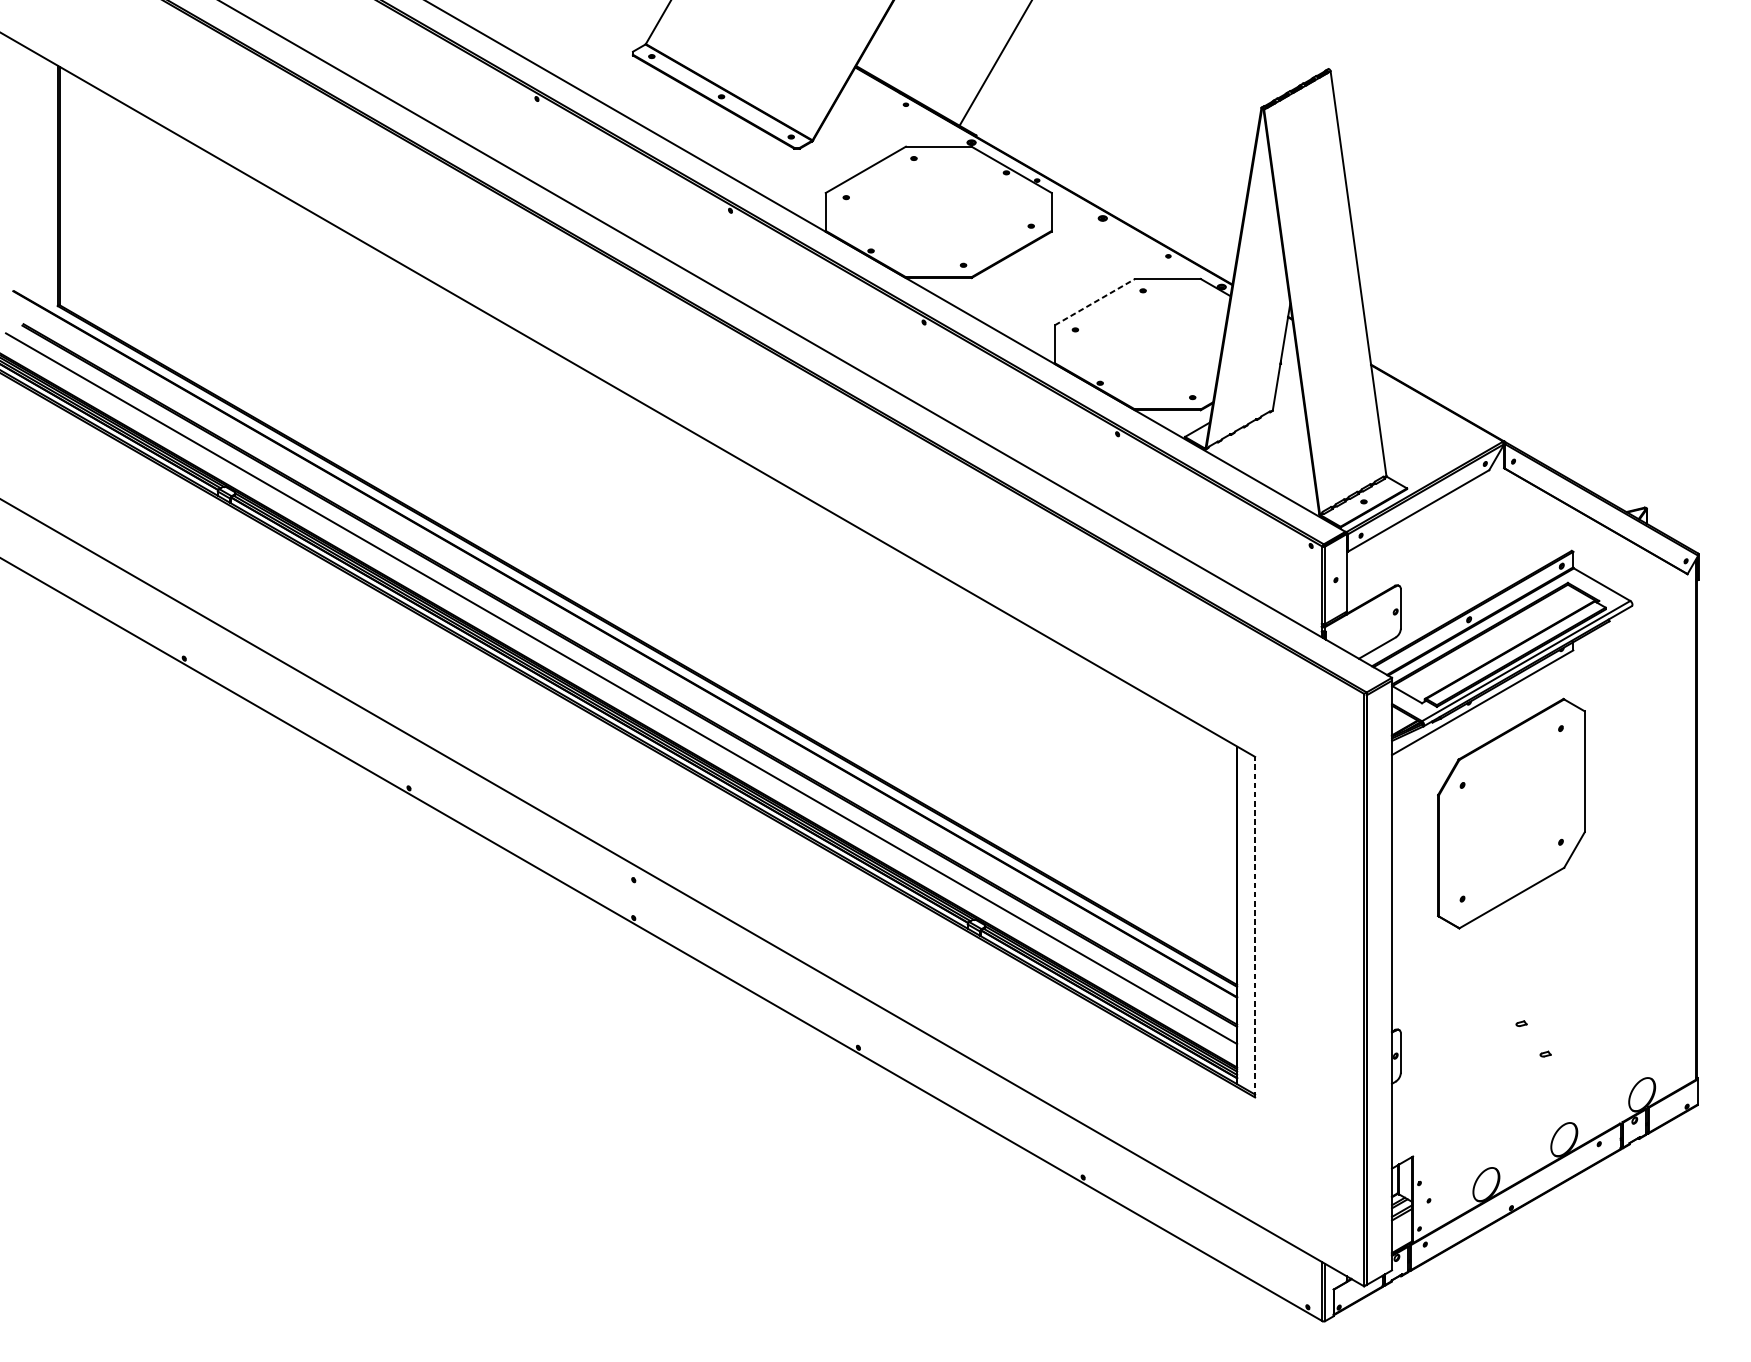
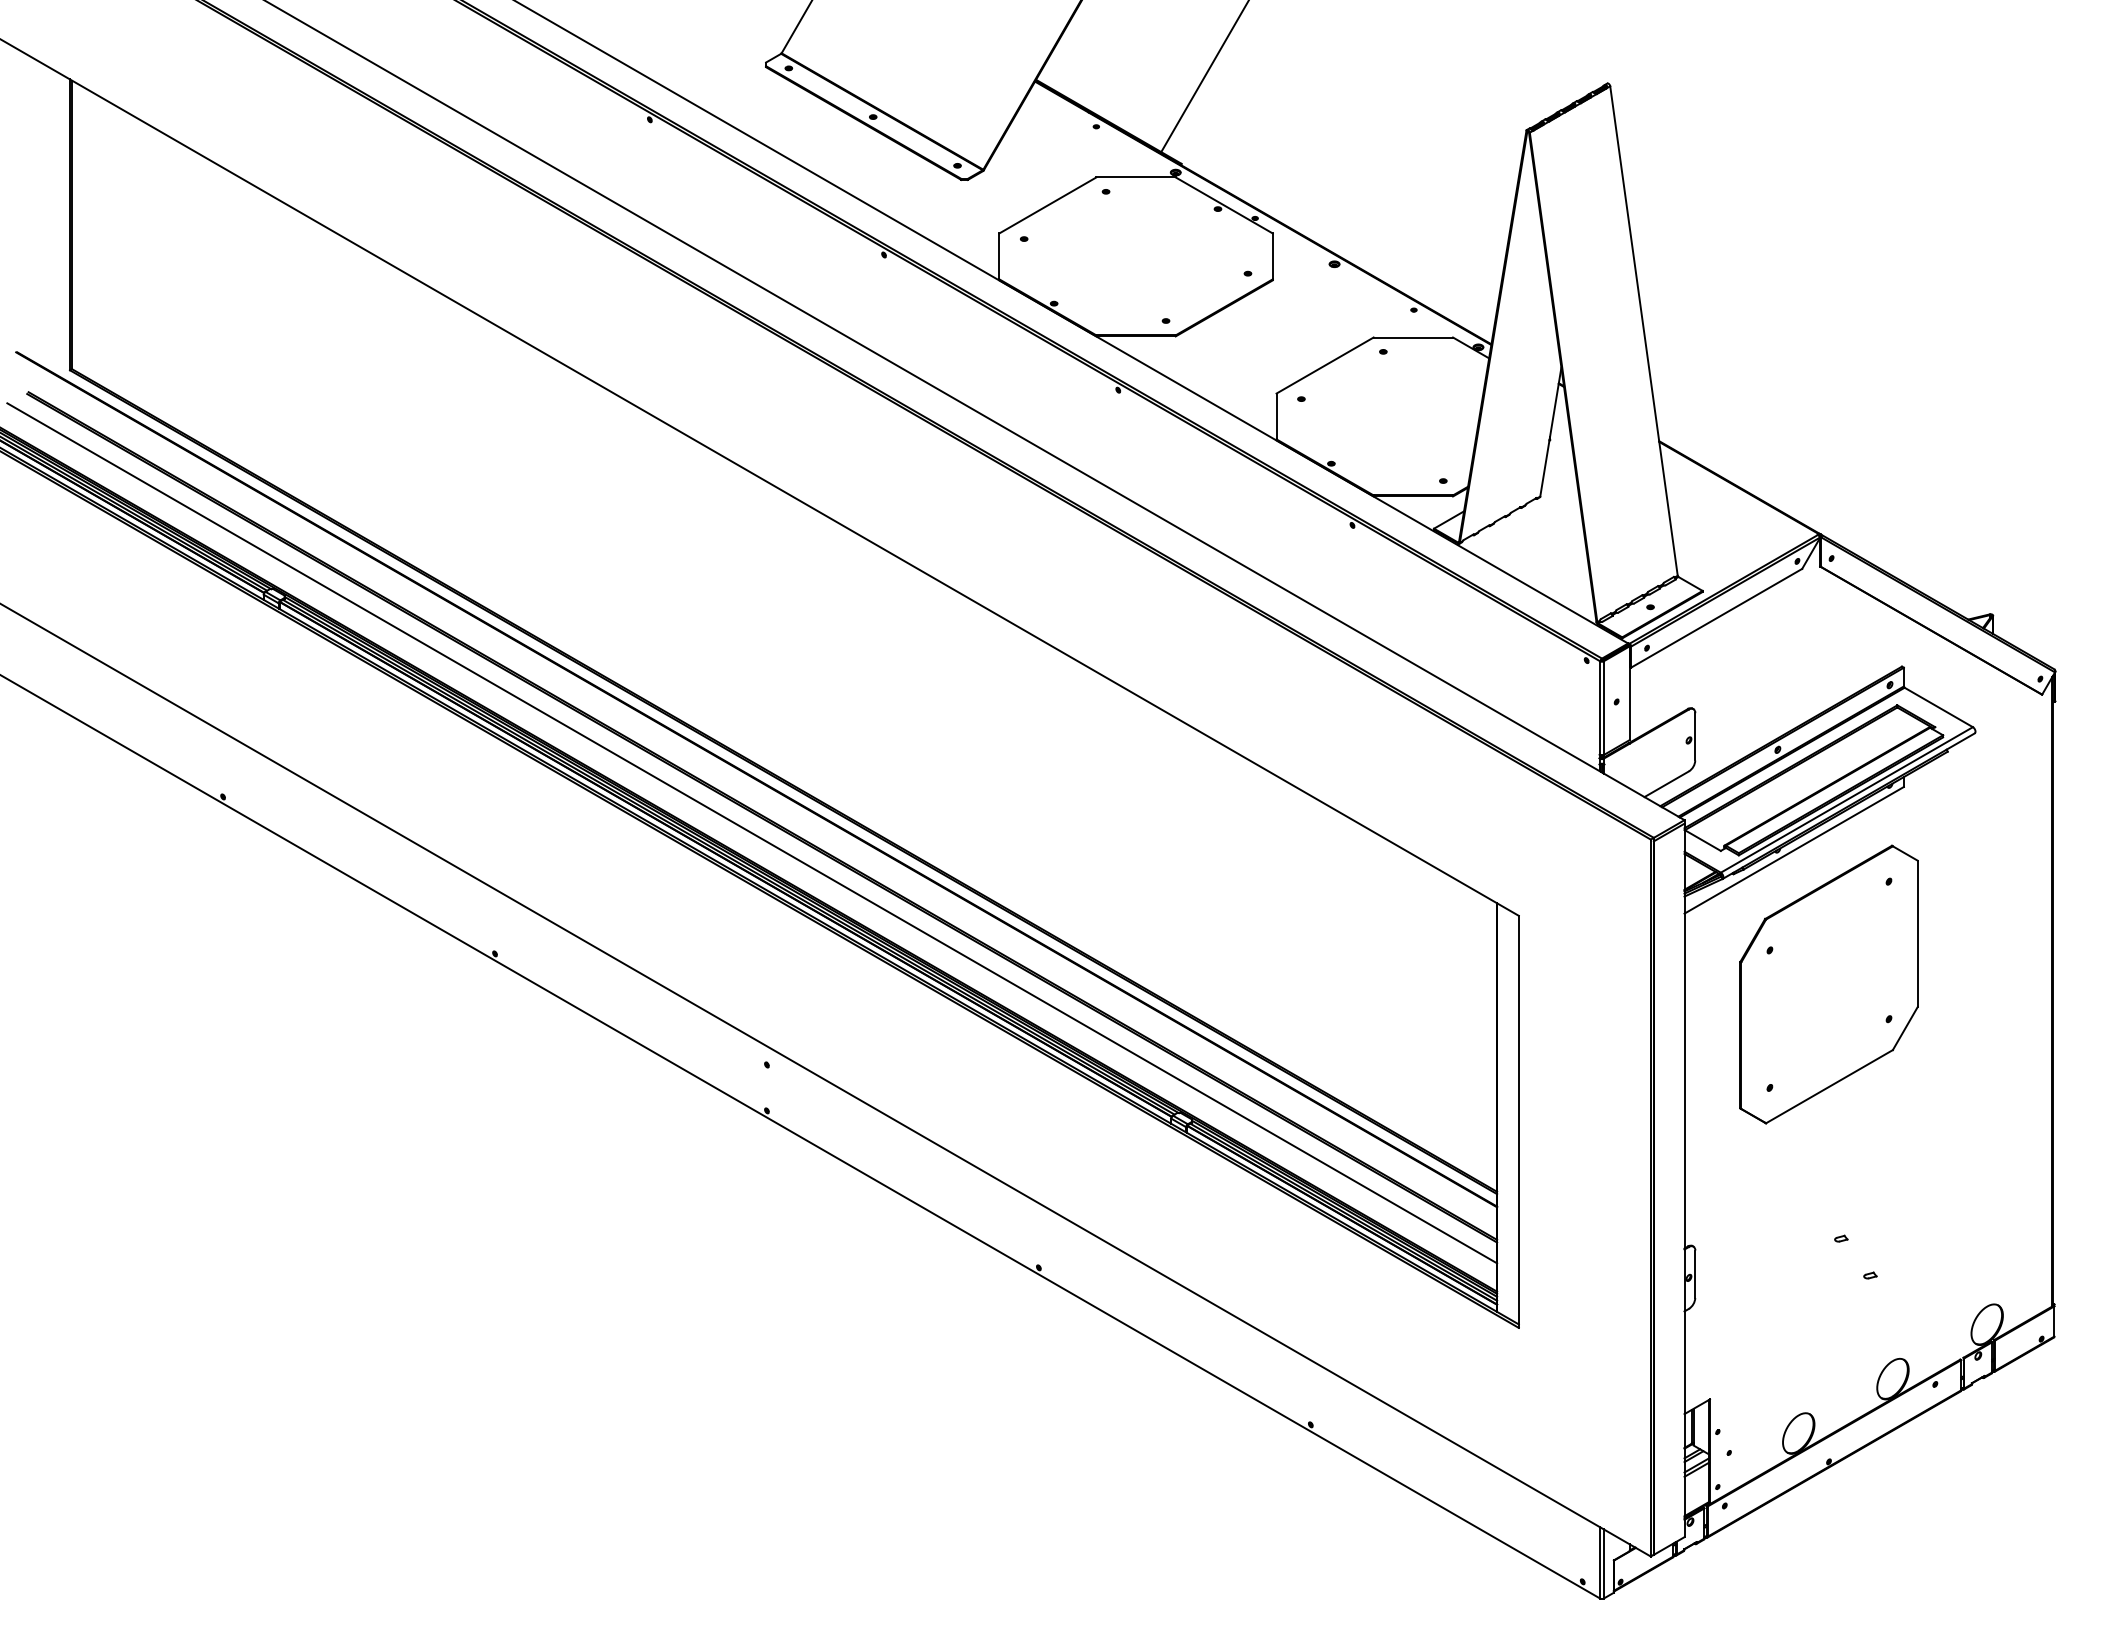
line: (1095, 302) -> (1325, 365), dashed -> solid
line: (1254, 926) -> (1518, 1121), dashed -> solid

